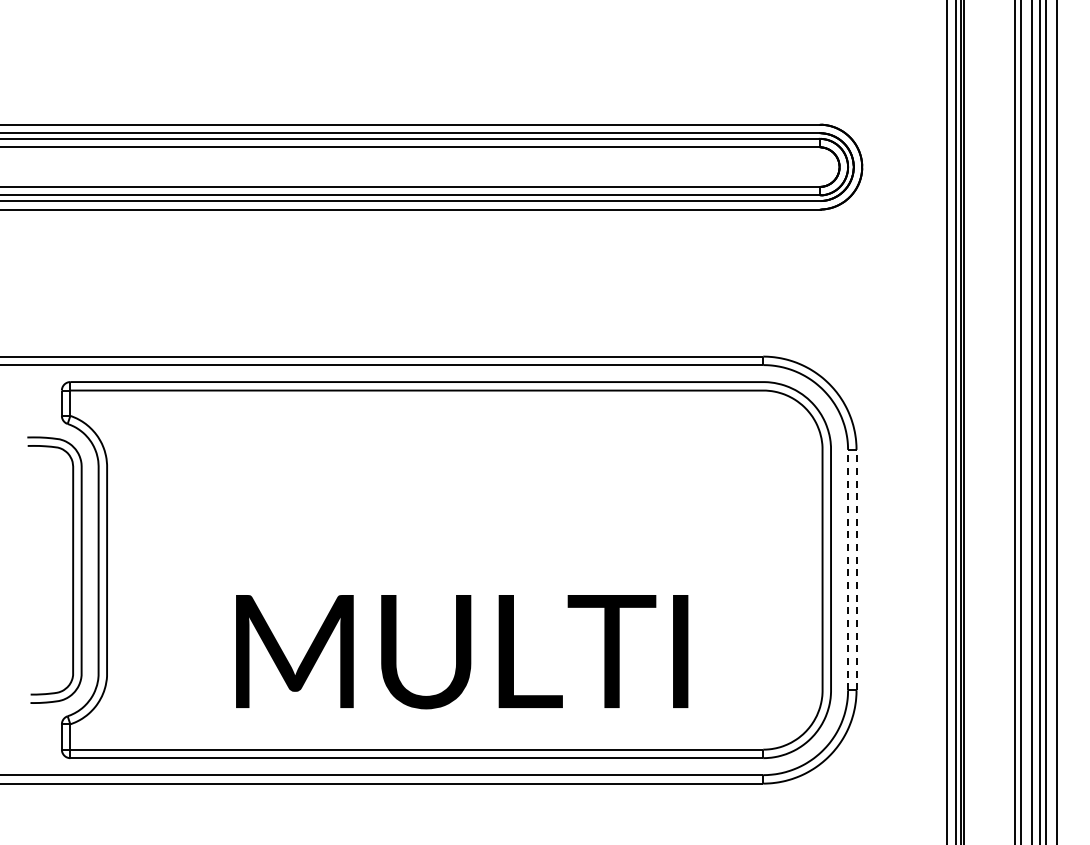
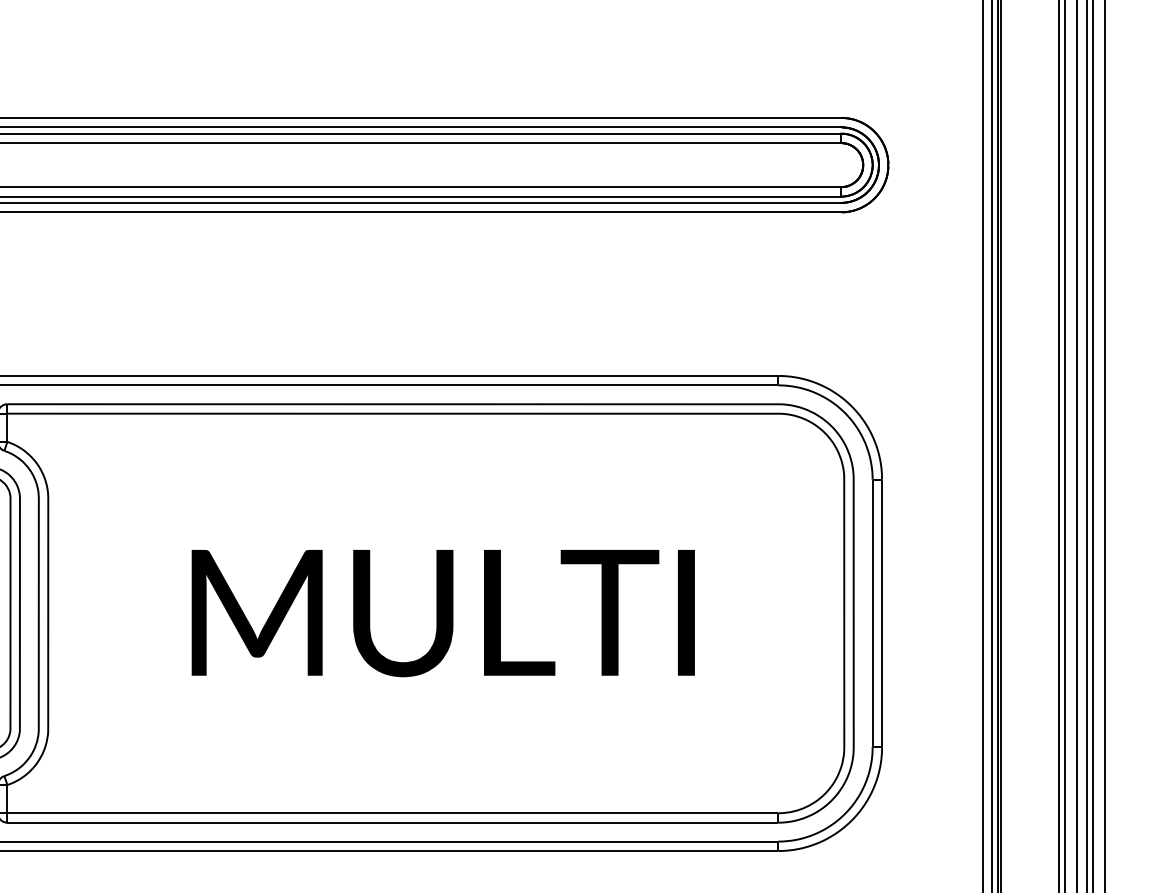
line: (848, 569) -> (873, 612), dashed -> solid
line: (856, 569) -> (882, 612), dashed -> solid
text: (462, 652) -> (443, 613), moved

